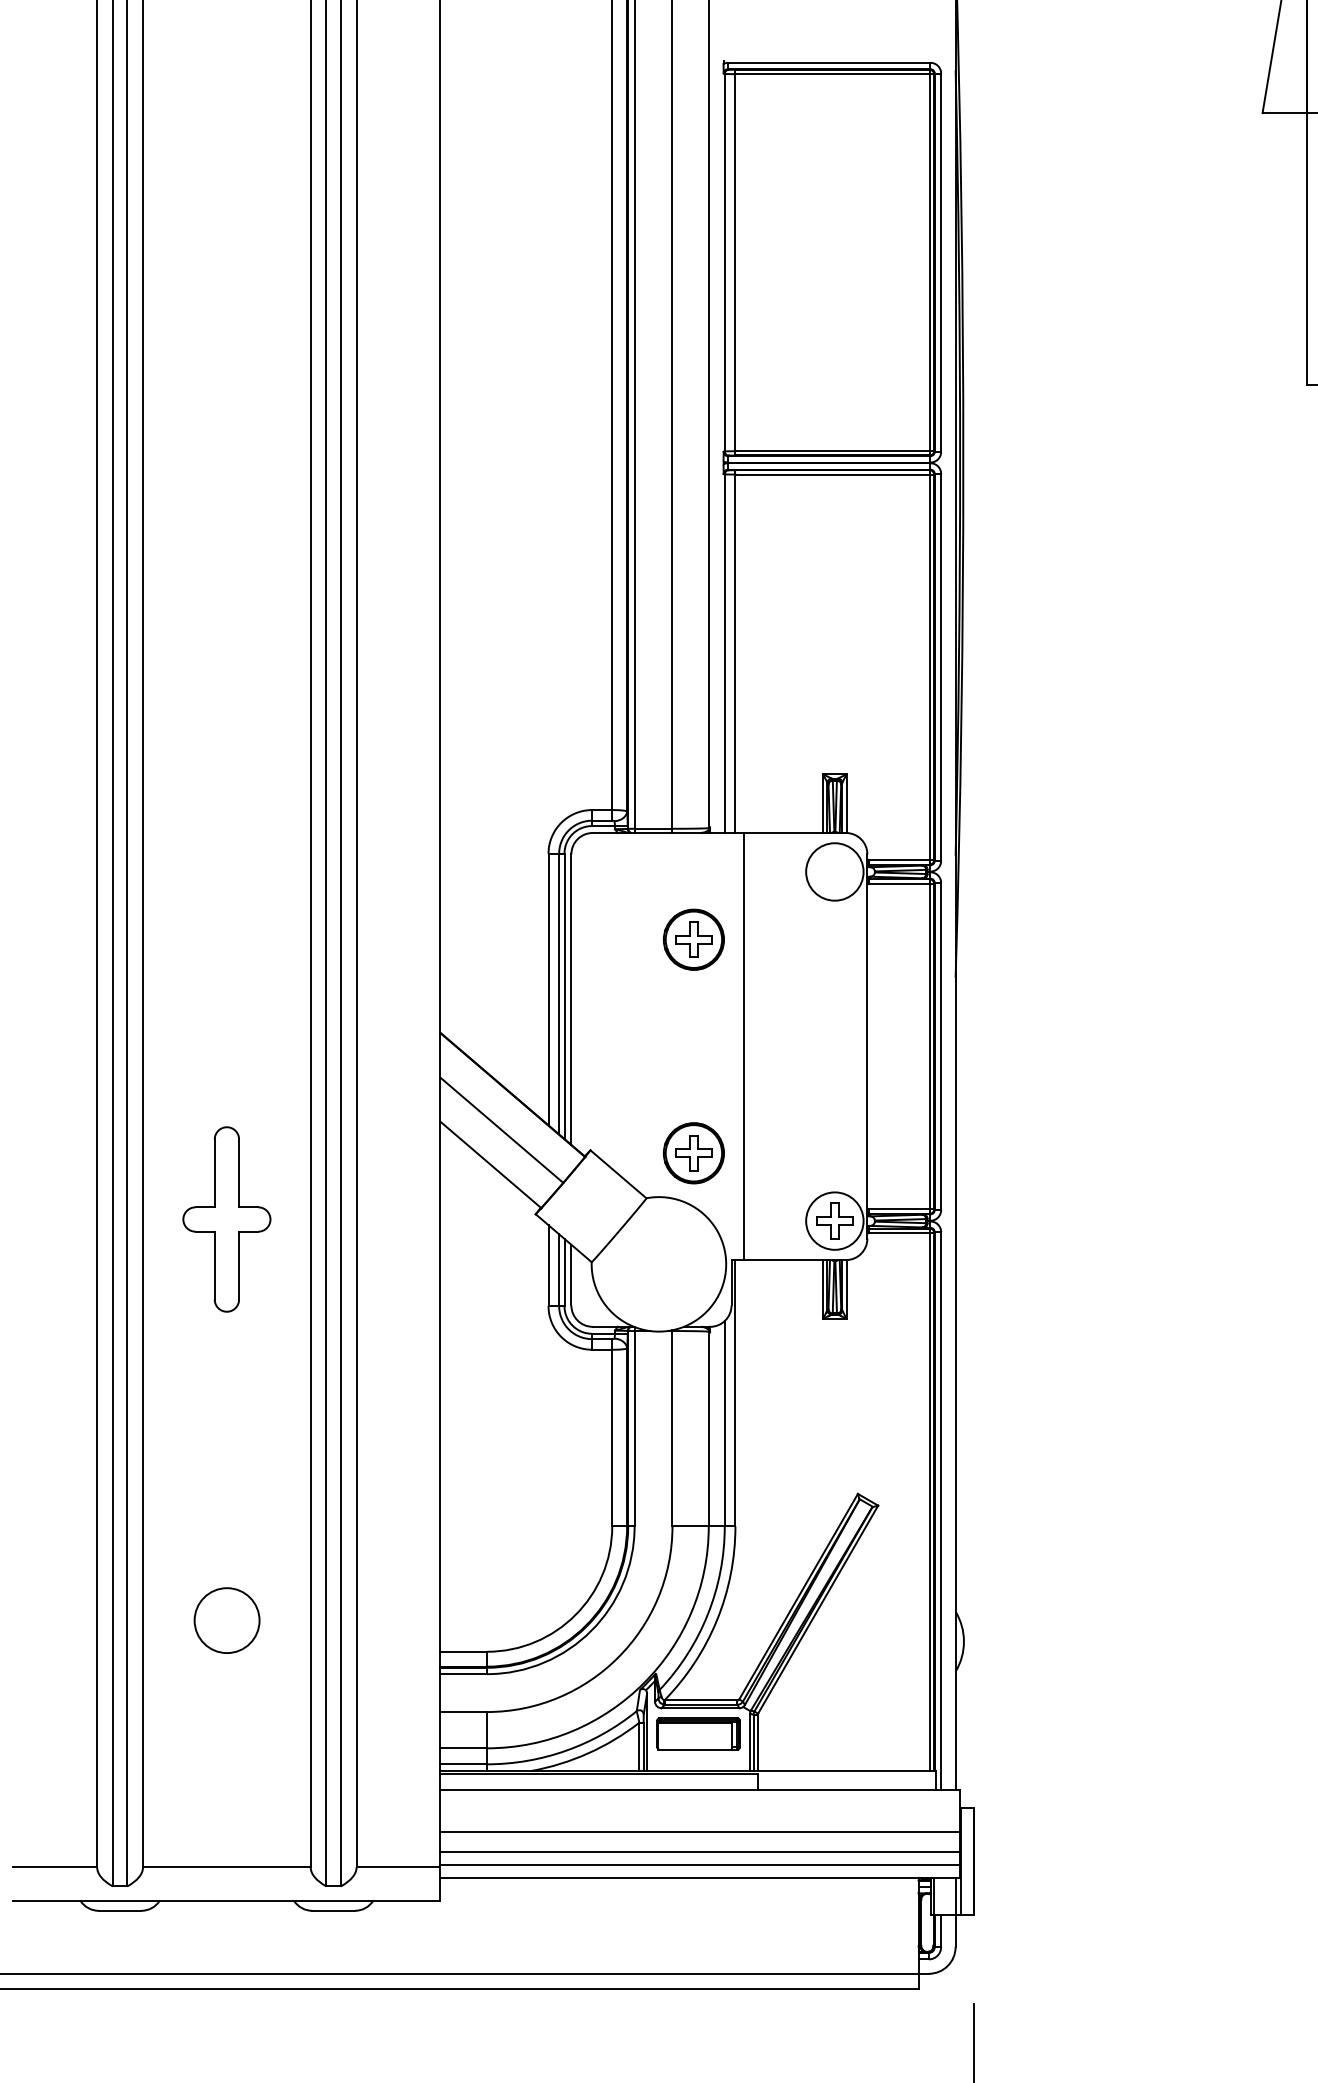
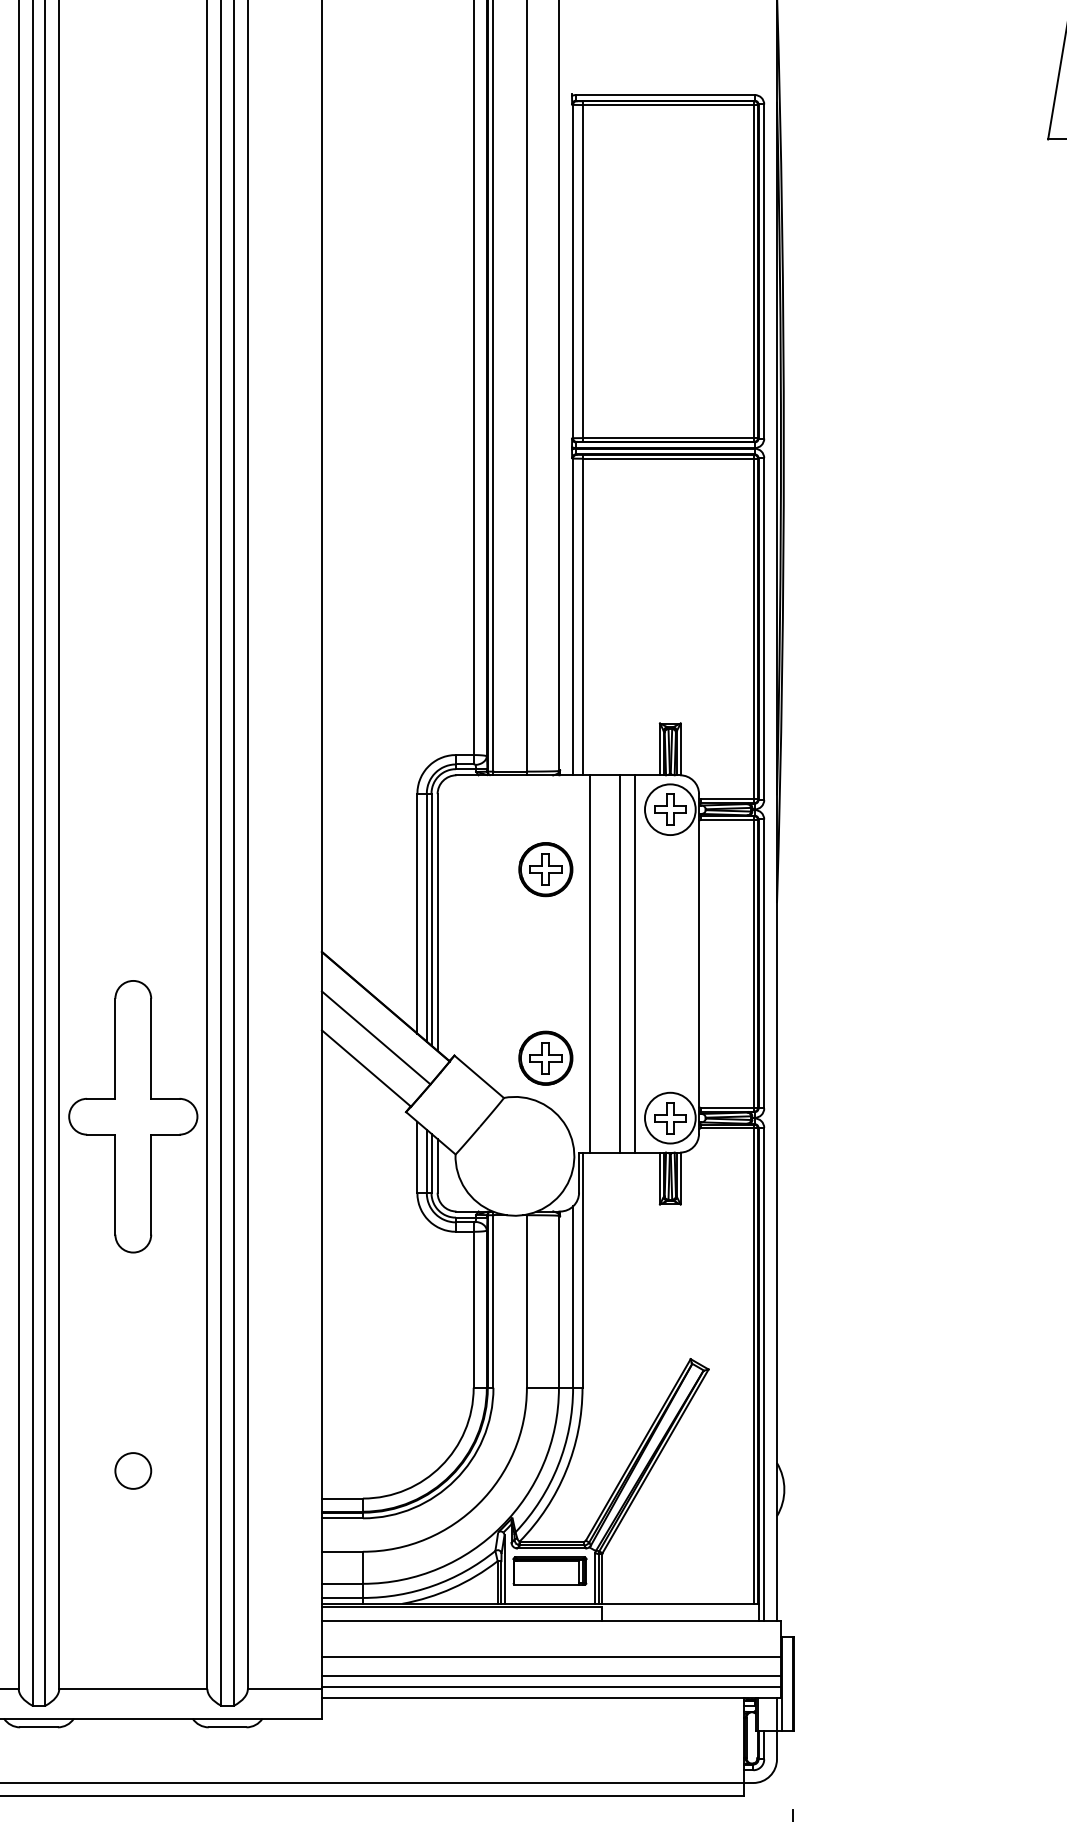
part: (834, 871) -> (670, 809), added
line: (777, 1046) -> (619, 963), added
line: (794, 1046) -> (634, 963), added
part: (226, 1219) -> (132, 1116), size x1.67
circle: (226, 1620) -> (132, 1470), size x0.62

